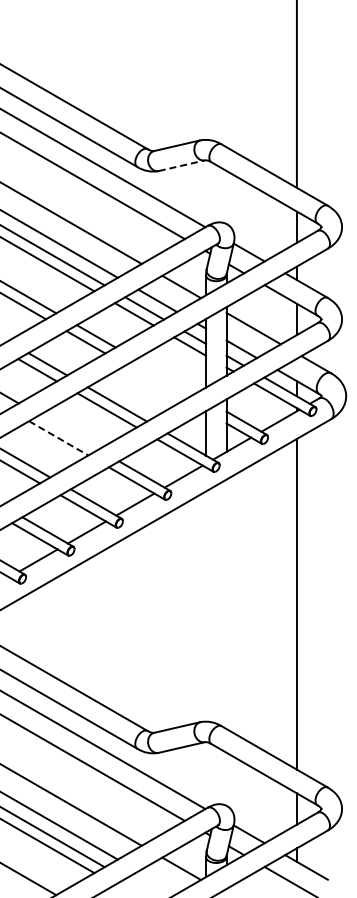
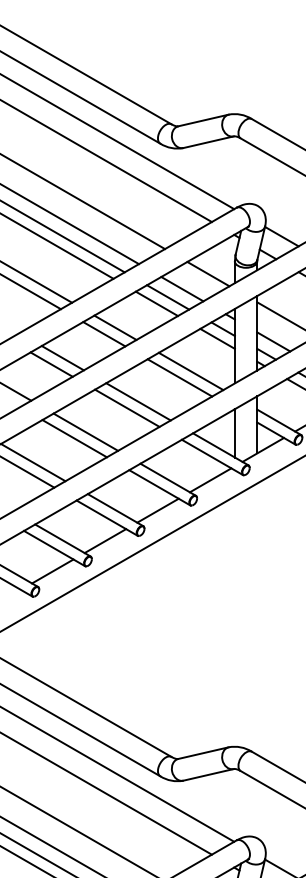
line: (181, 165) -> (208, 141), dashed -> solid
line: (165, 376) -> (190, 371), added
line: (155, 382) -> (179, 377), added
line: (68, 432) -> (85, 432), added
line: (59, 438) -> (75, 438), dashed -> solid

